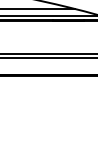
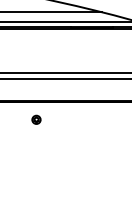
part: (27, 88) -> (36, 119), added

